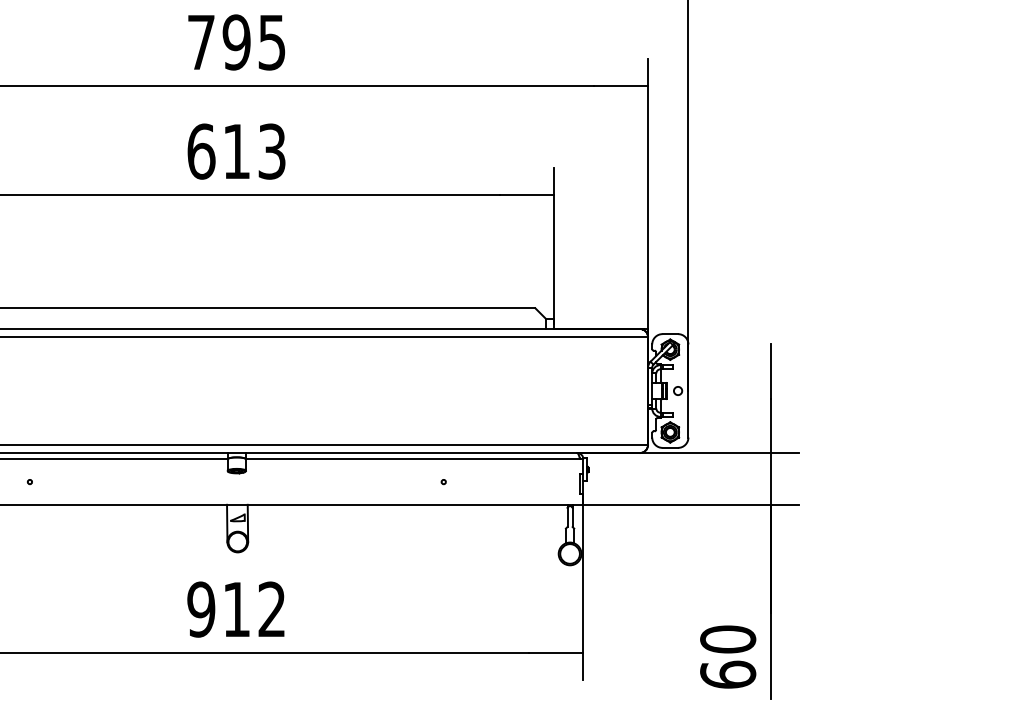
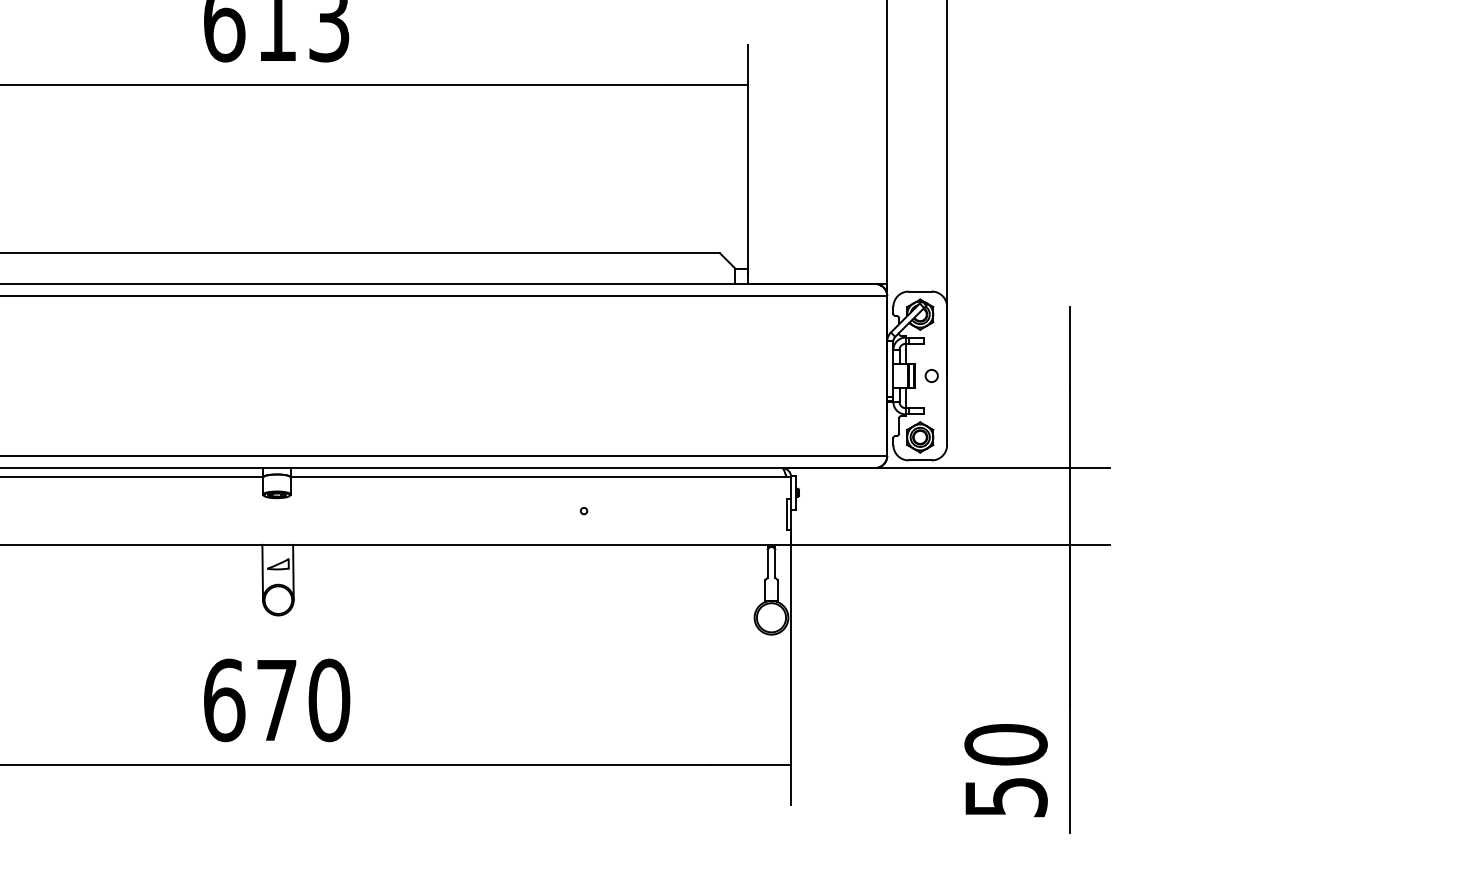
text: (236, 609) -> (276, 700), 912 -> 670
text: (728, 674) -> (1006, 796), 60 -> 50

